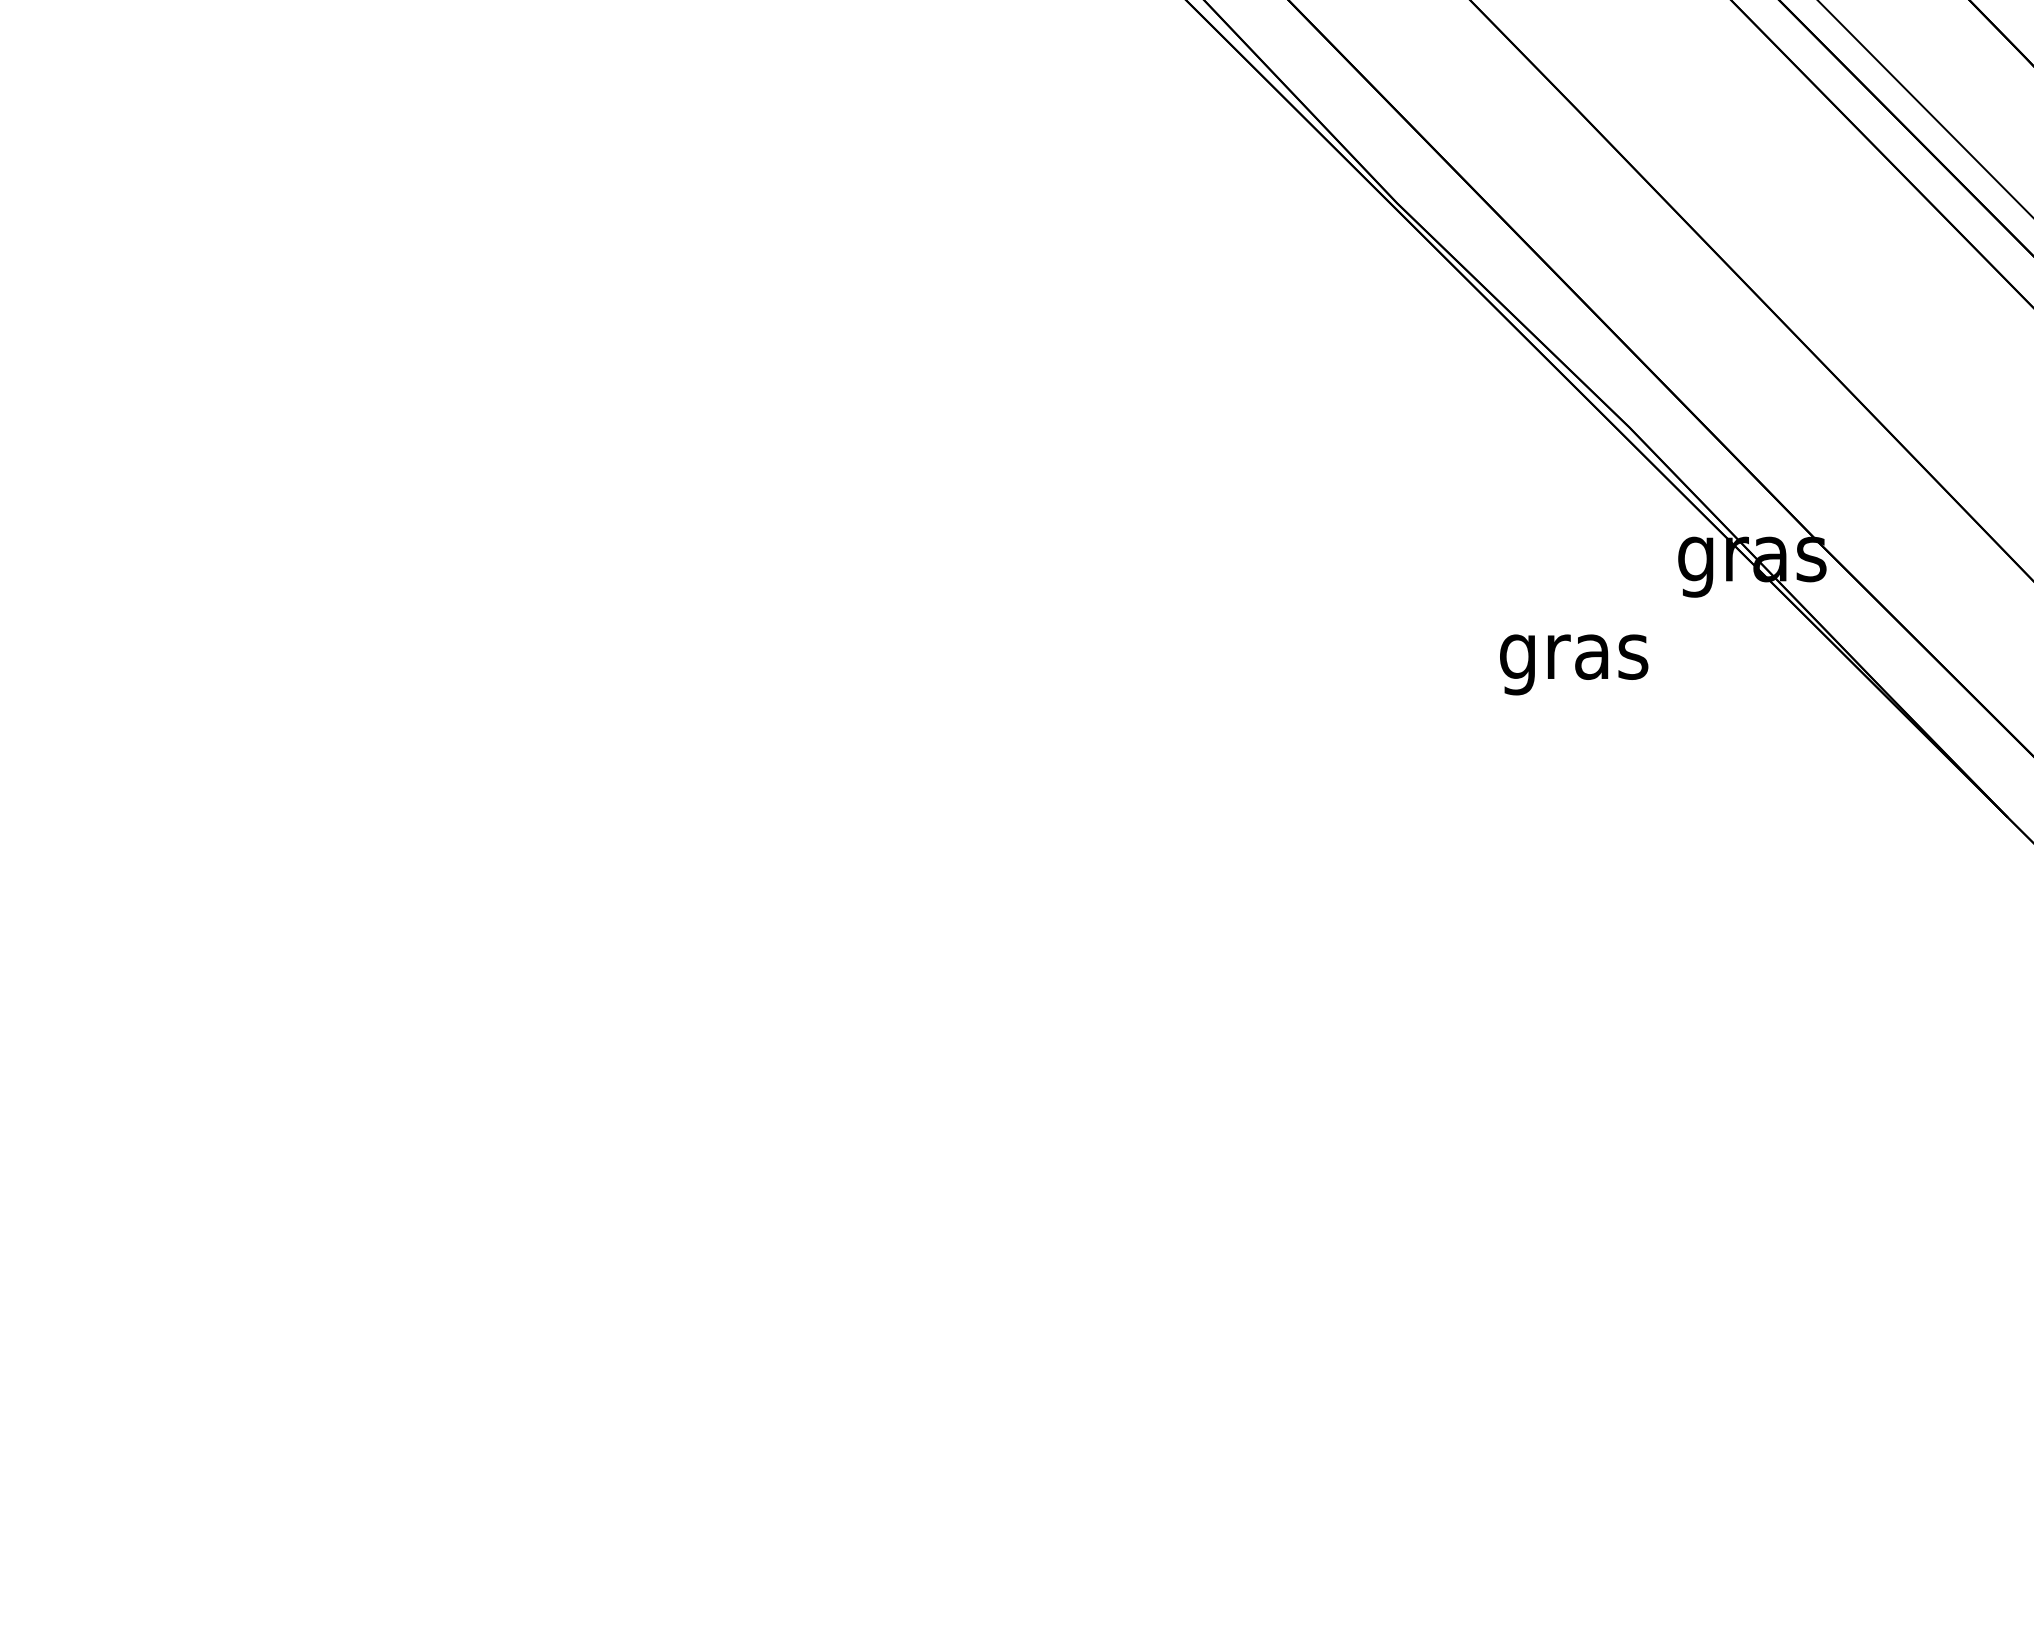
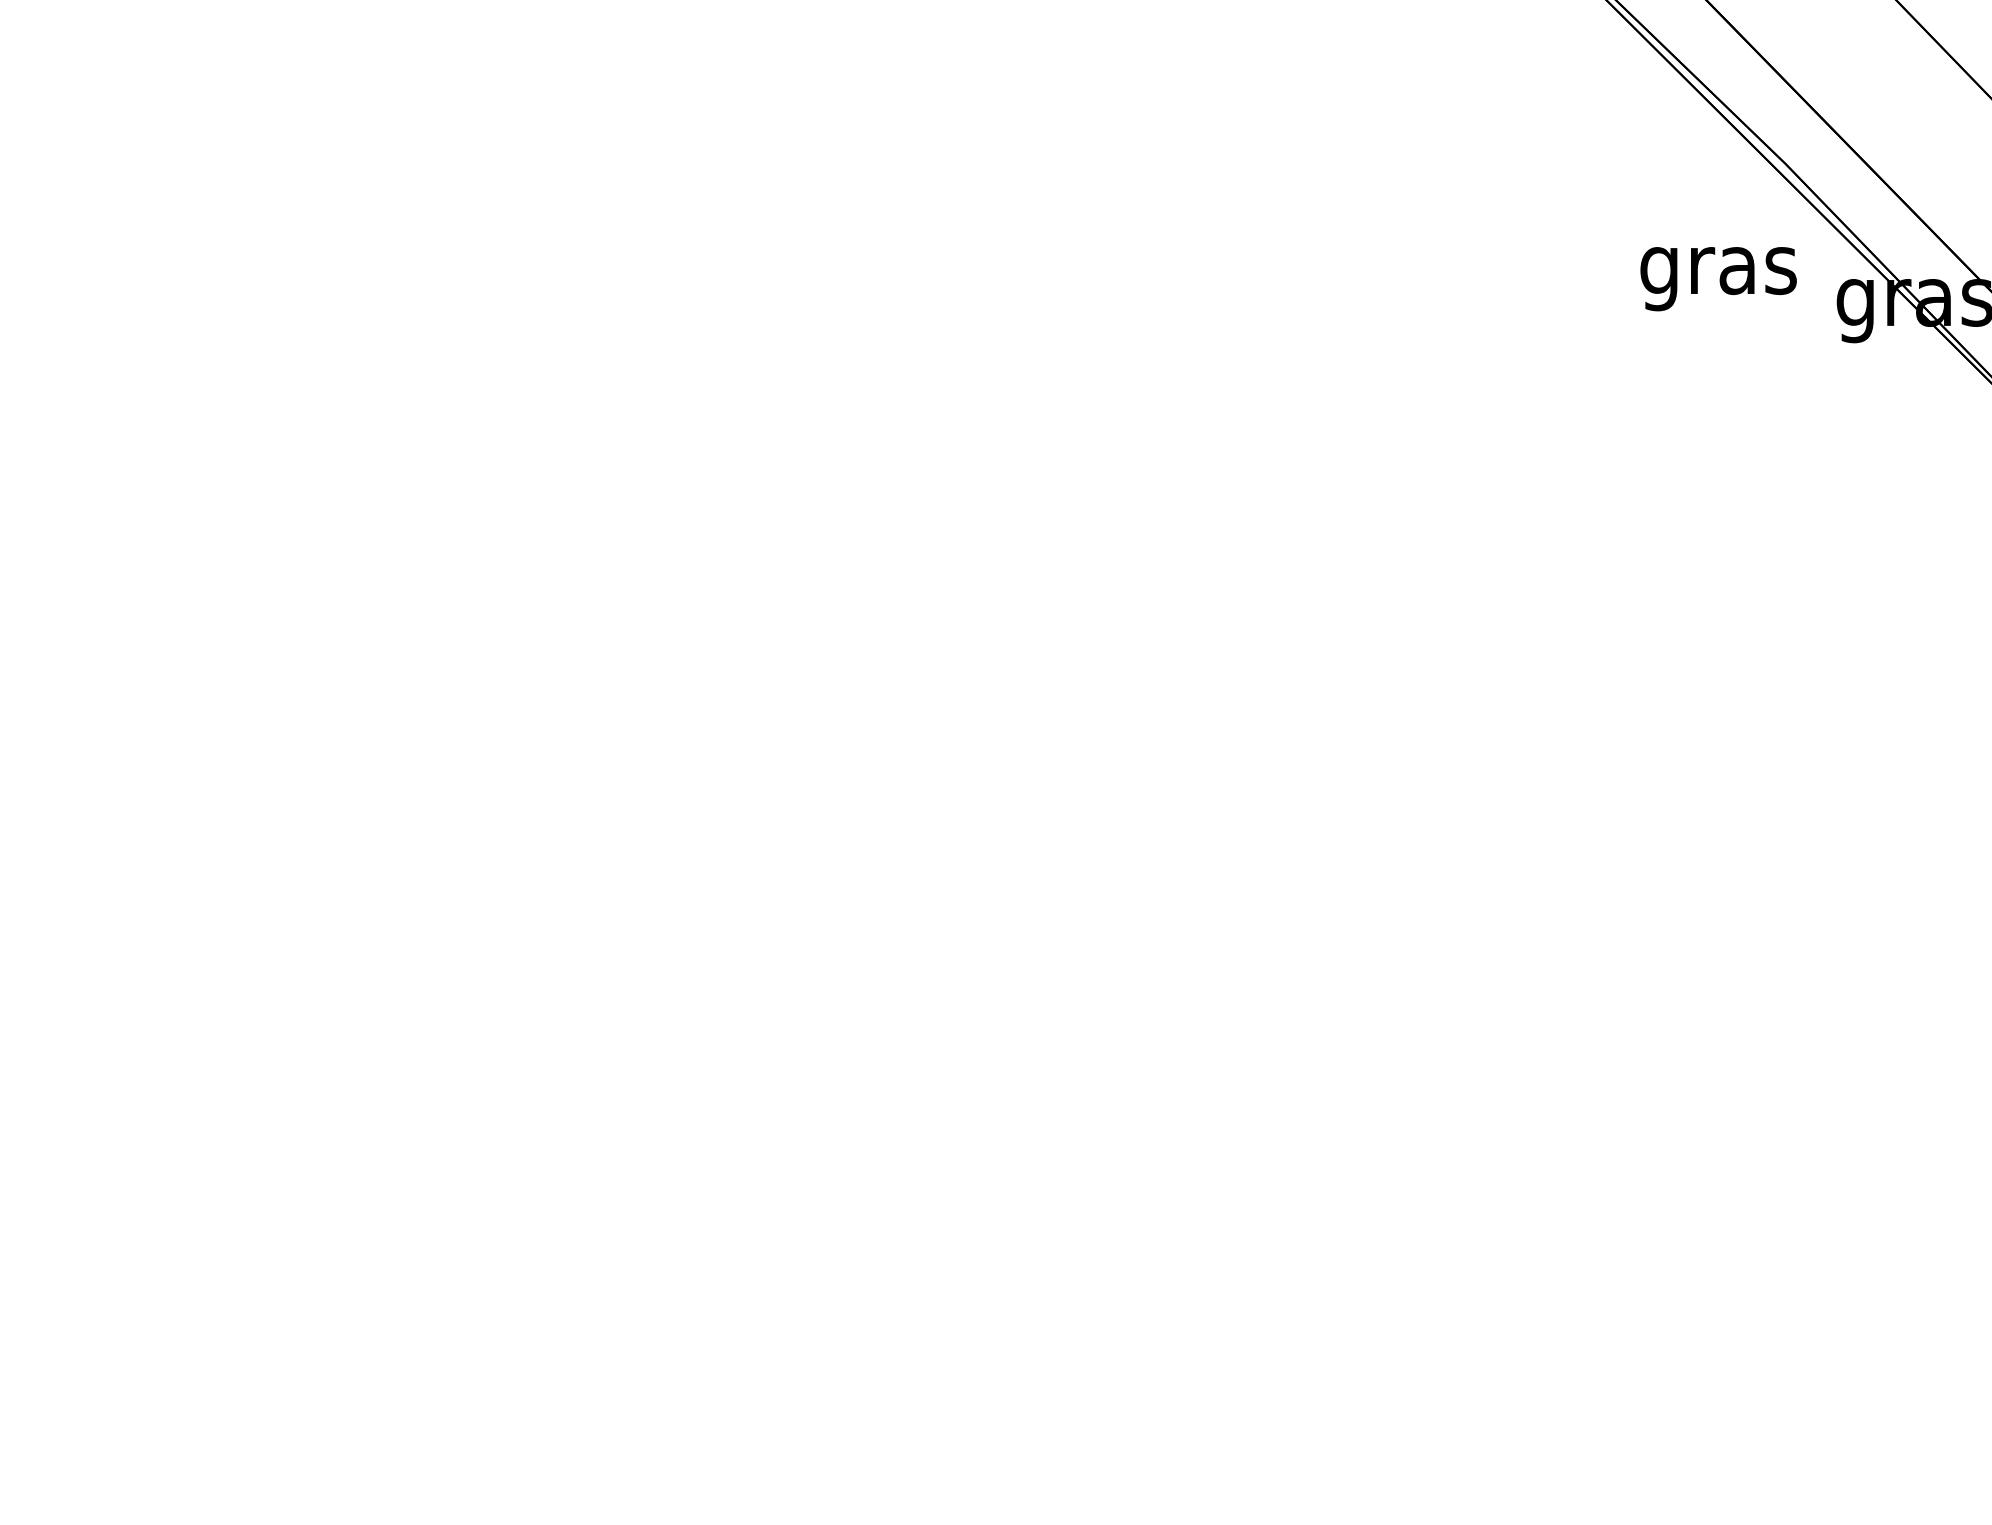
text: (1574, 664) -> (1719, 278), moved

